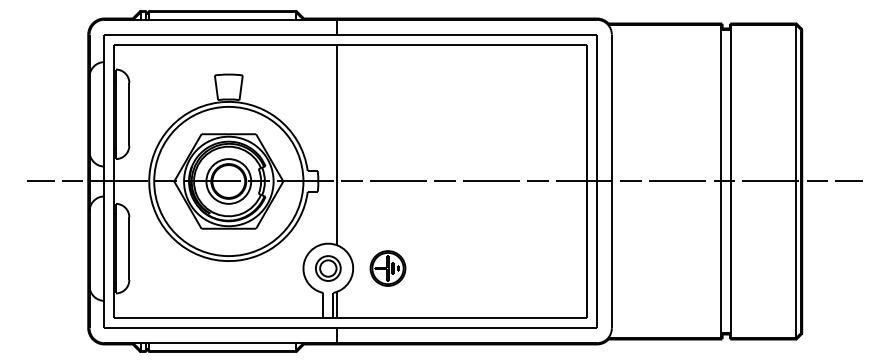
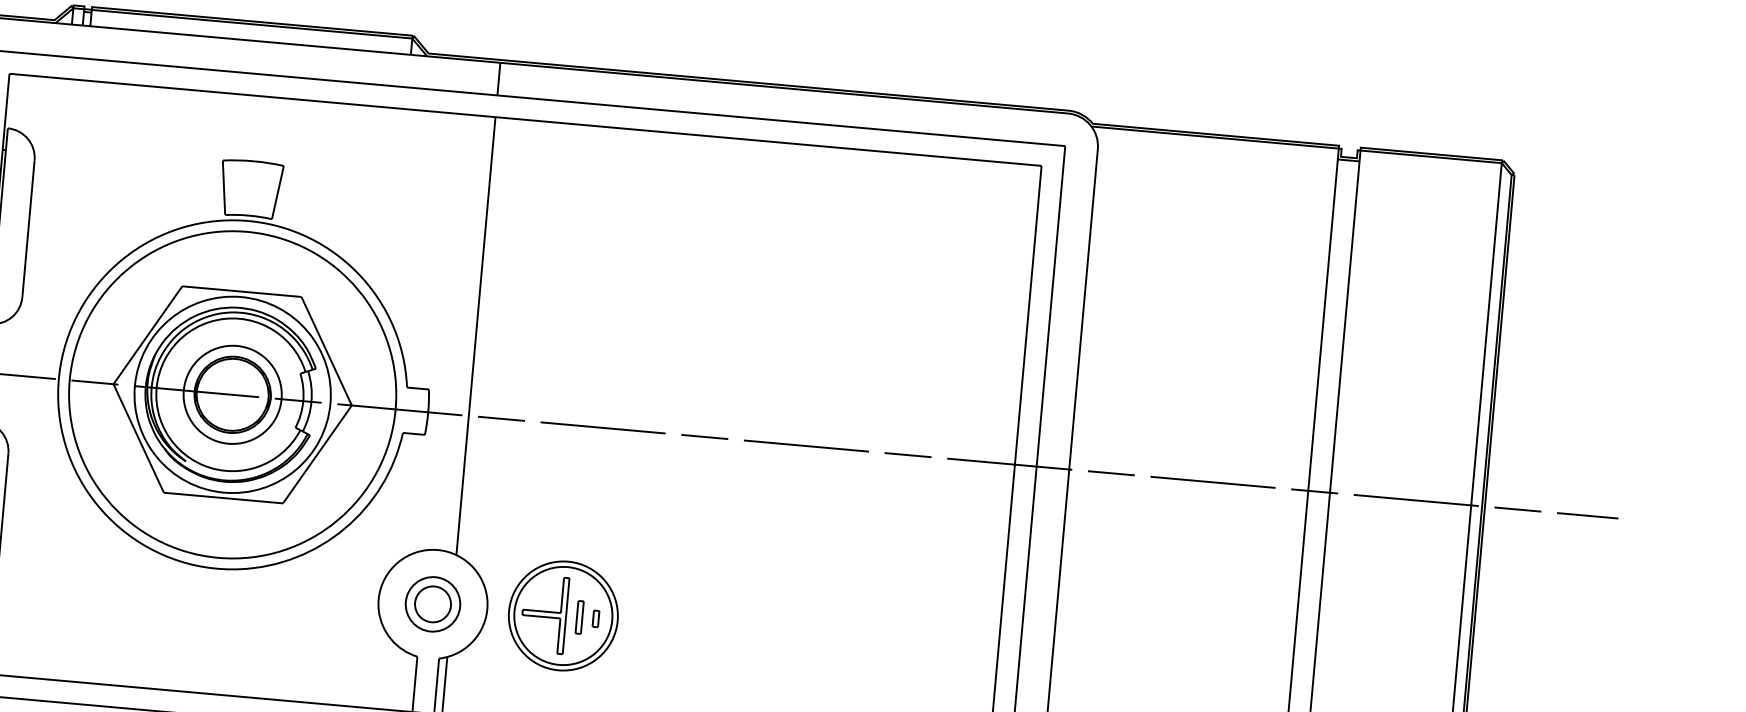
part: (387, 268) -> (562, 615), size x1.43

